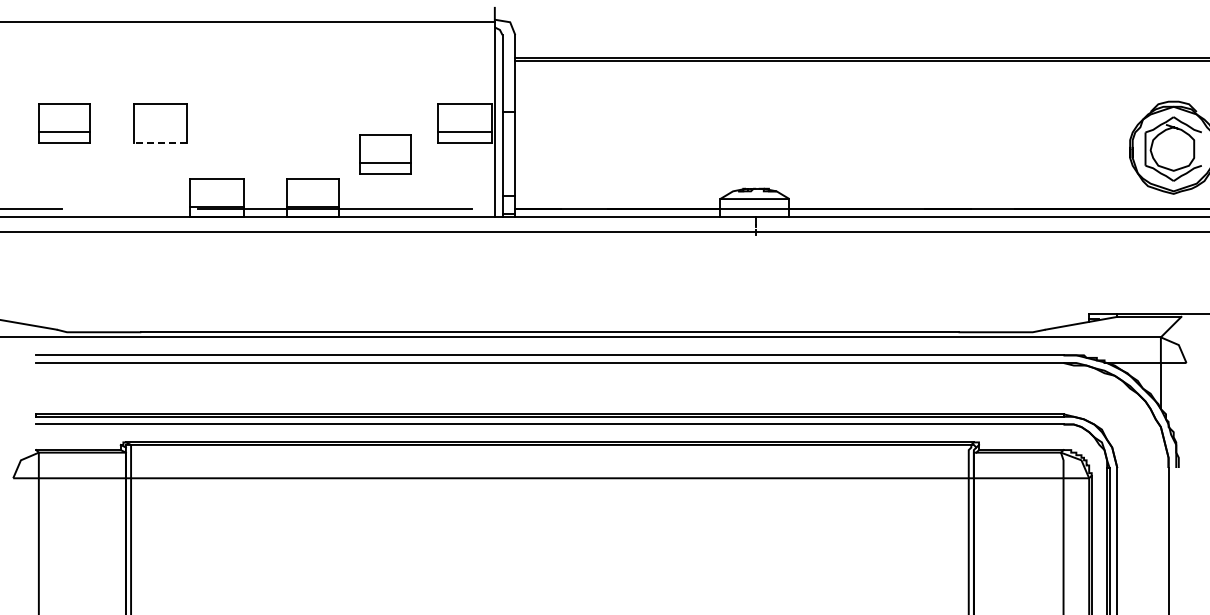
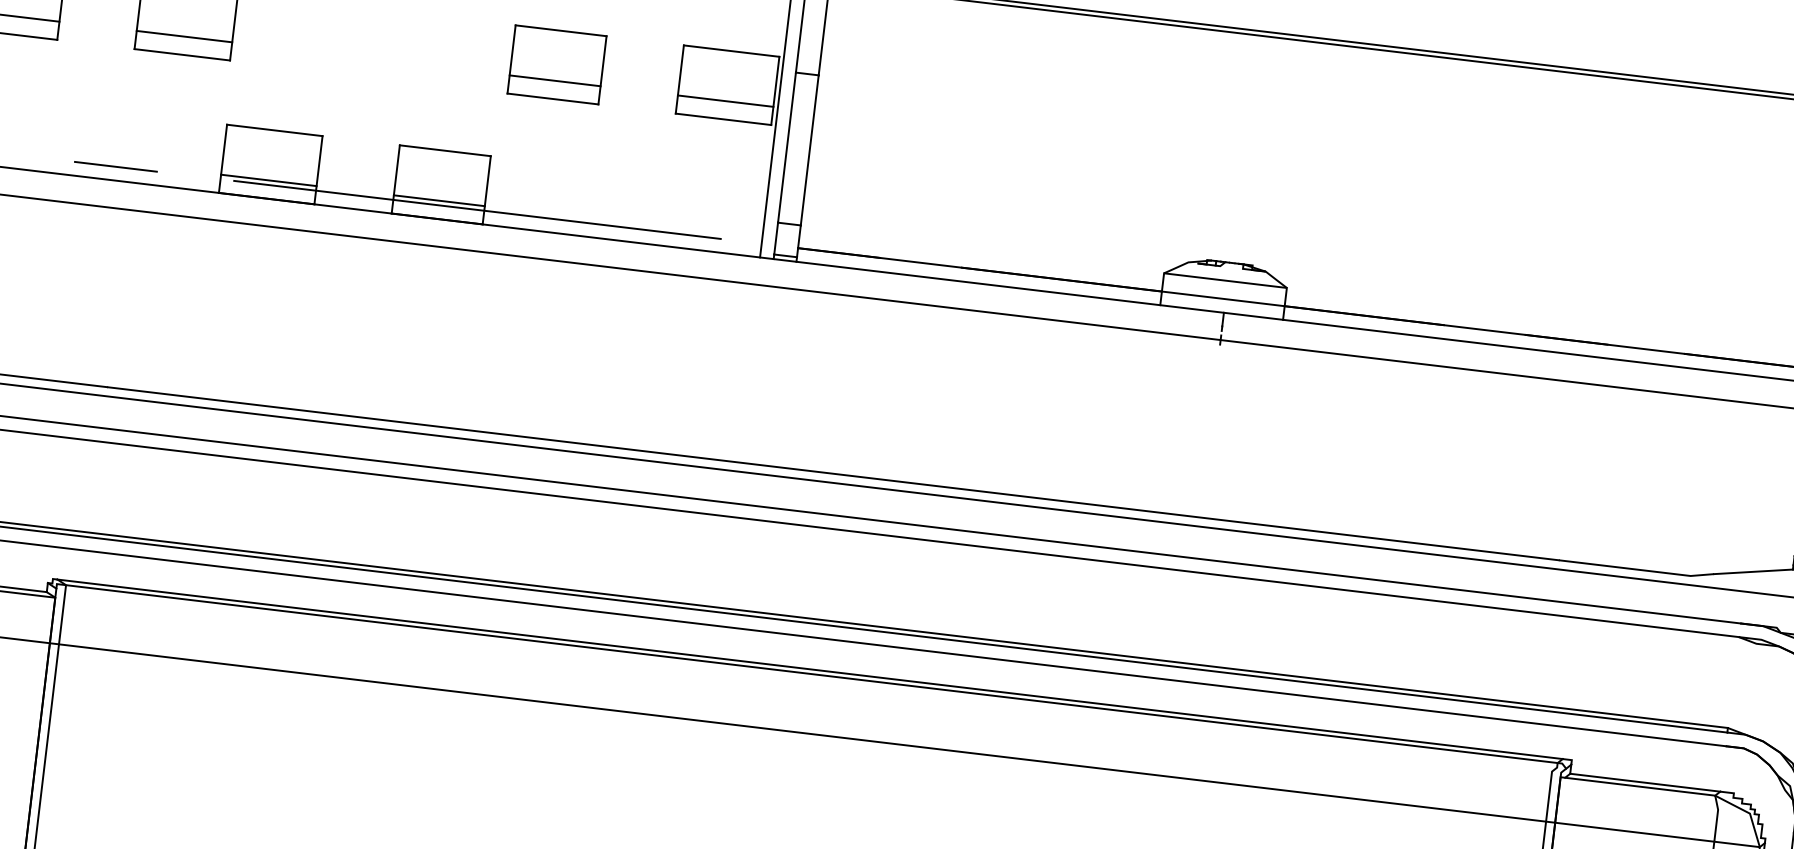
line: (160, 132) -> (184, 36), added
line: (160, 142) -> (182, 54), dashed -> solid
part: (385, 154) -> (557, 64), moved
line: (131, 209) -> (116, 167), added

